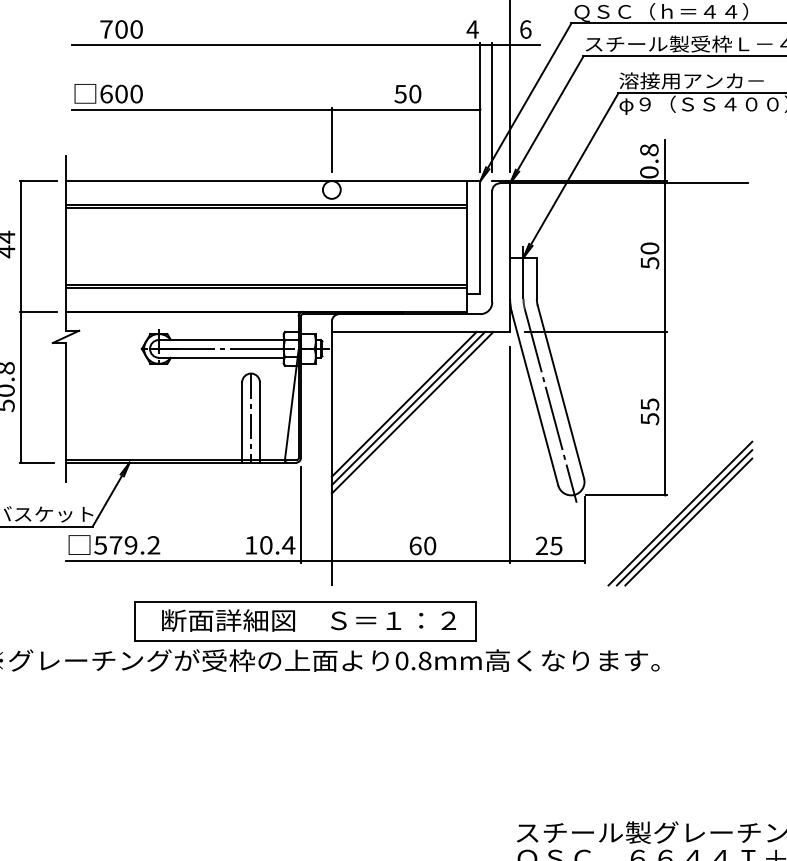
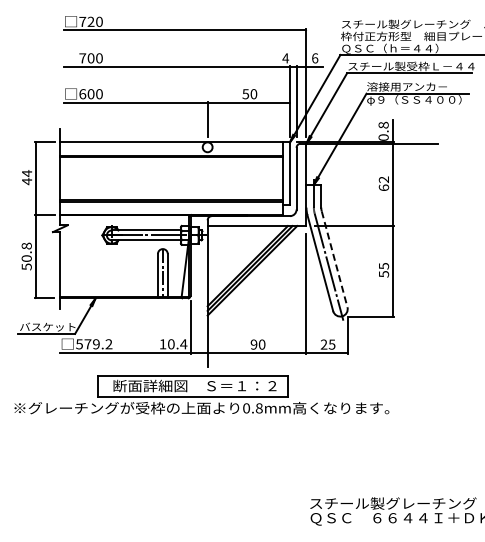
text: (649, 255) -> (383, 183), 50 -> 62
line: (560, 392) -> (334, 259), solid -> dashed
part: (679, 513) -> (400, 326), removed
text: (414, 545) -> (253, 344), 60 -> 90

